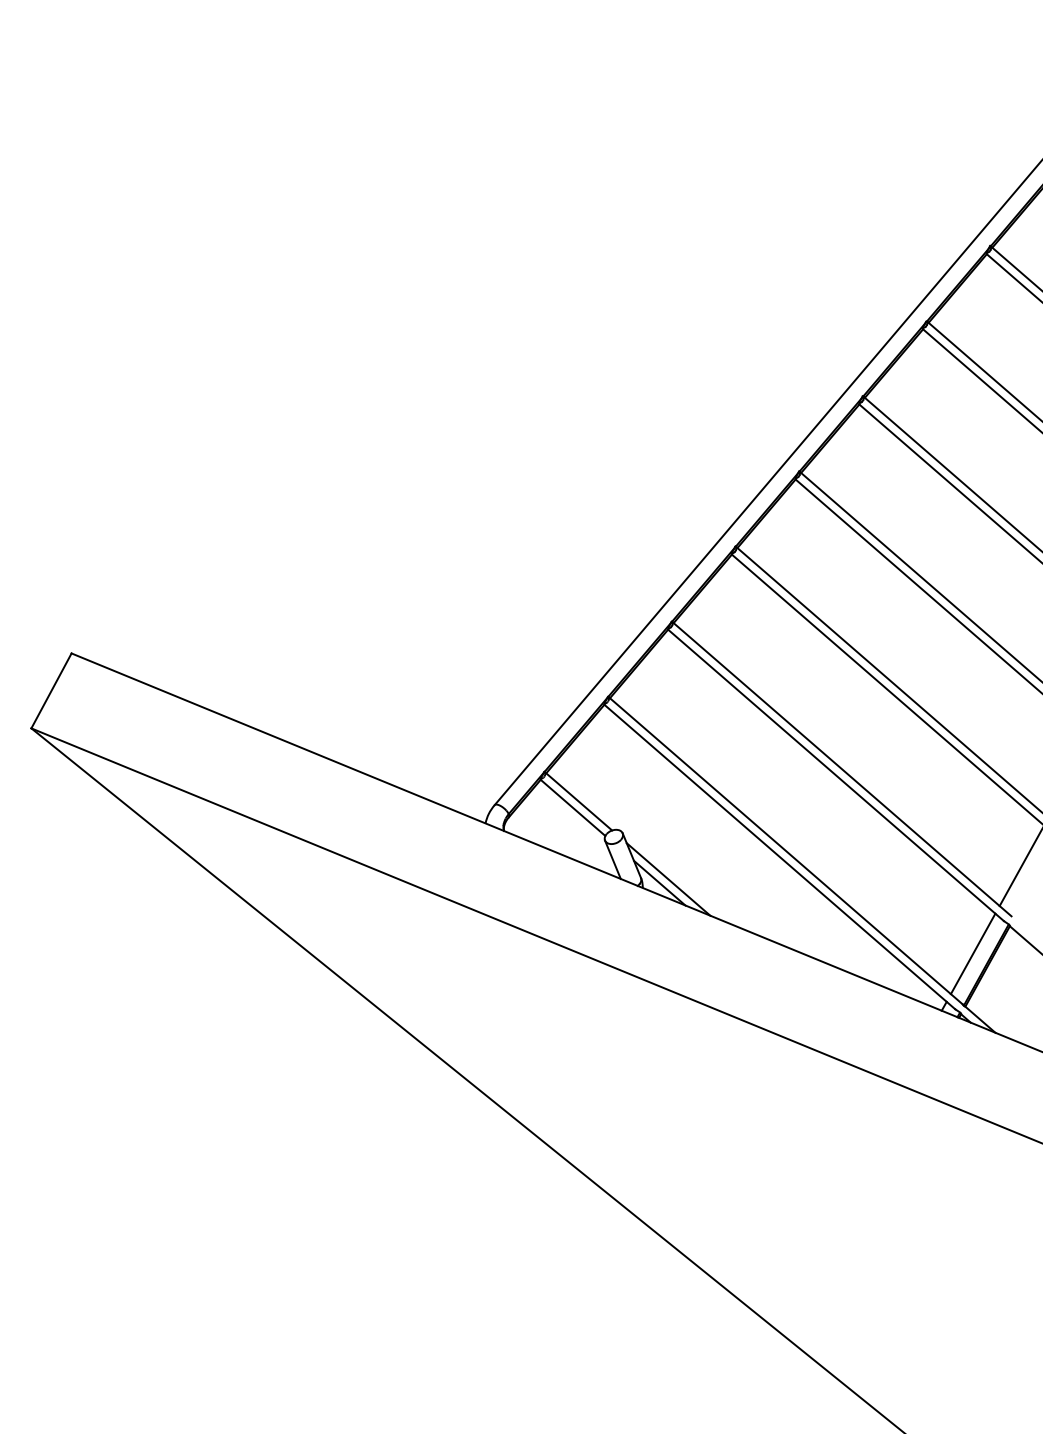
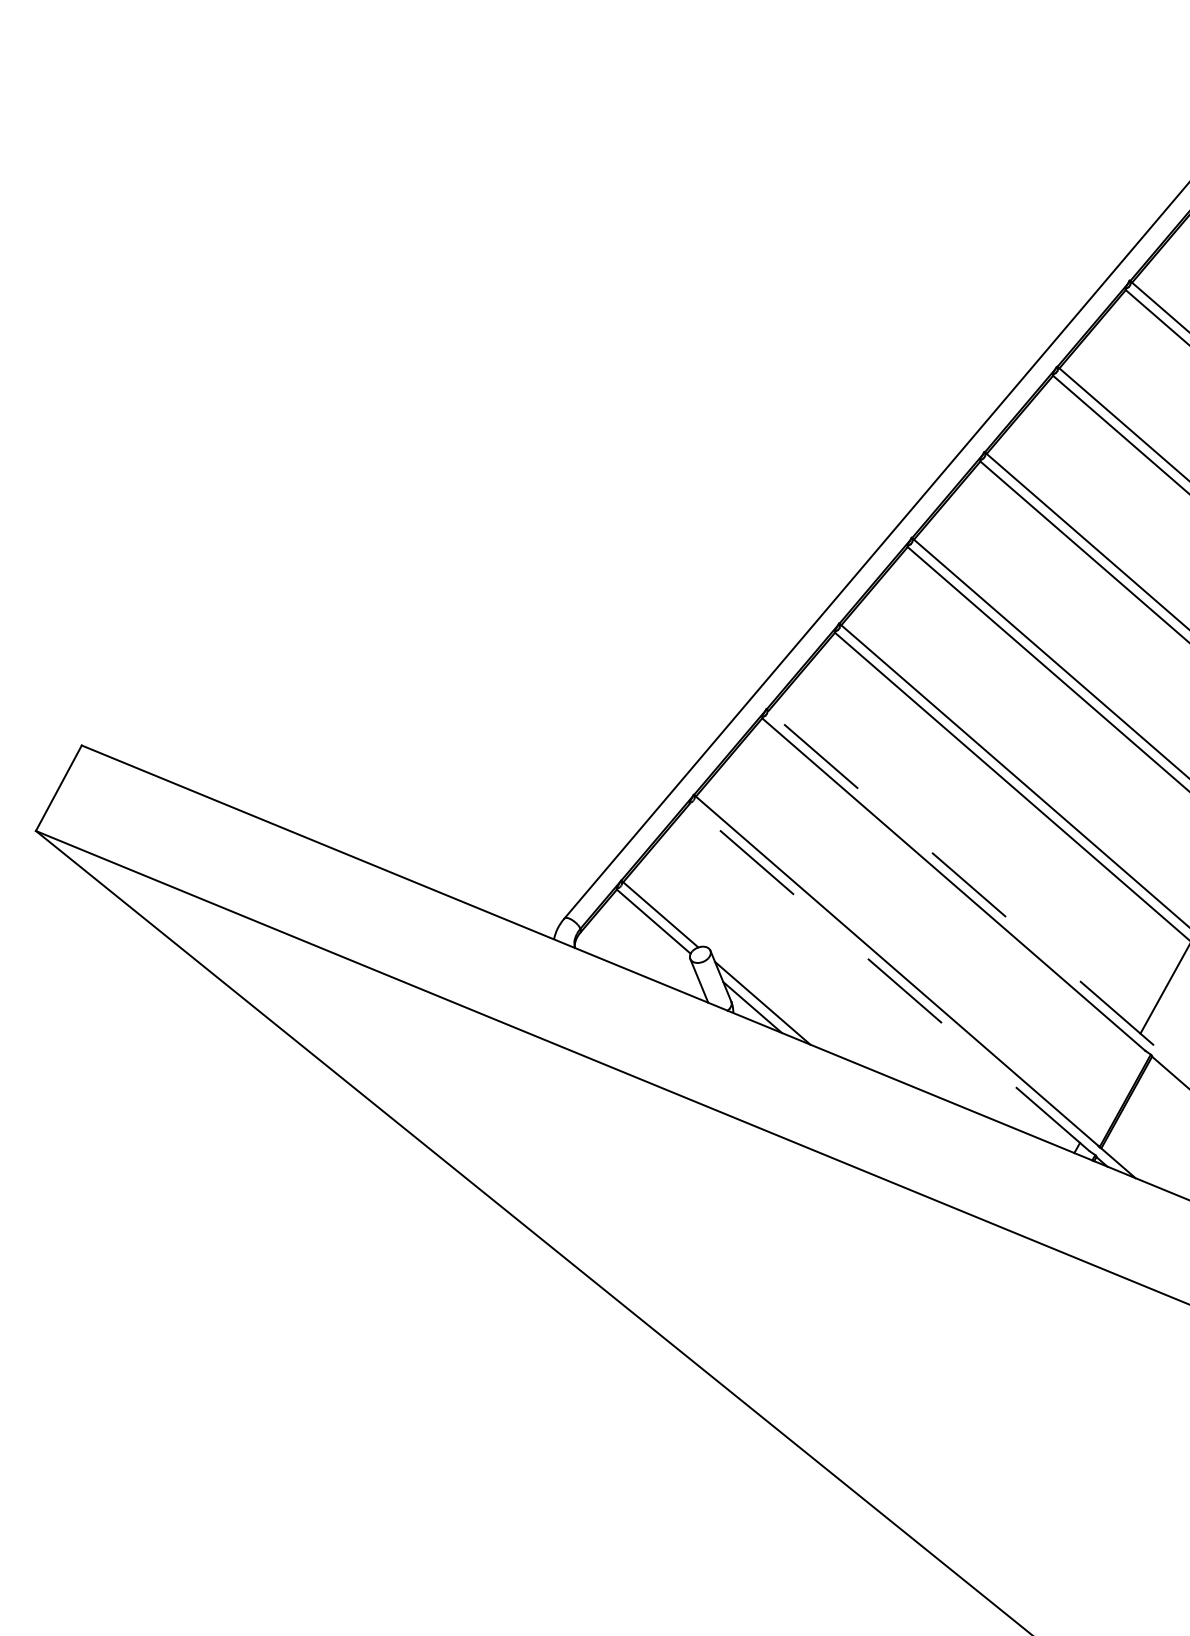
line: (841, 769) -> (960, 877), solid -> dashed
line: (779, 856) -> (889, 977), solid -> dashed
line: (972, 953) -> (1109, 1087), removed

